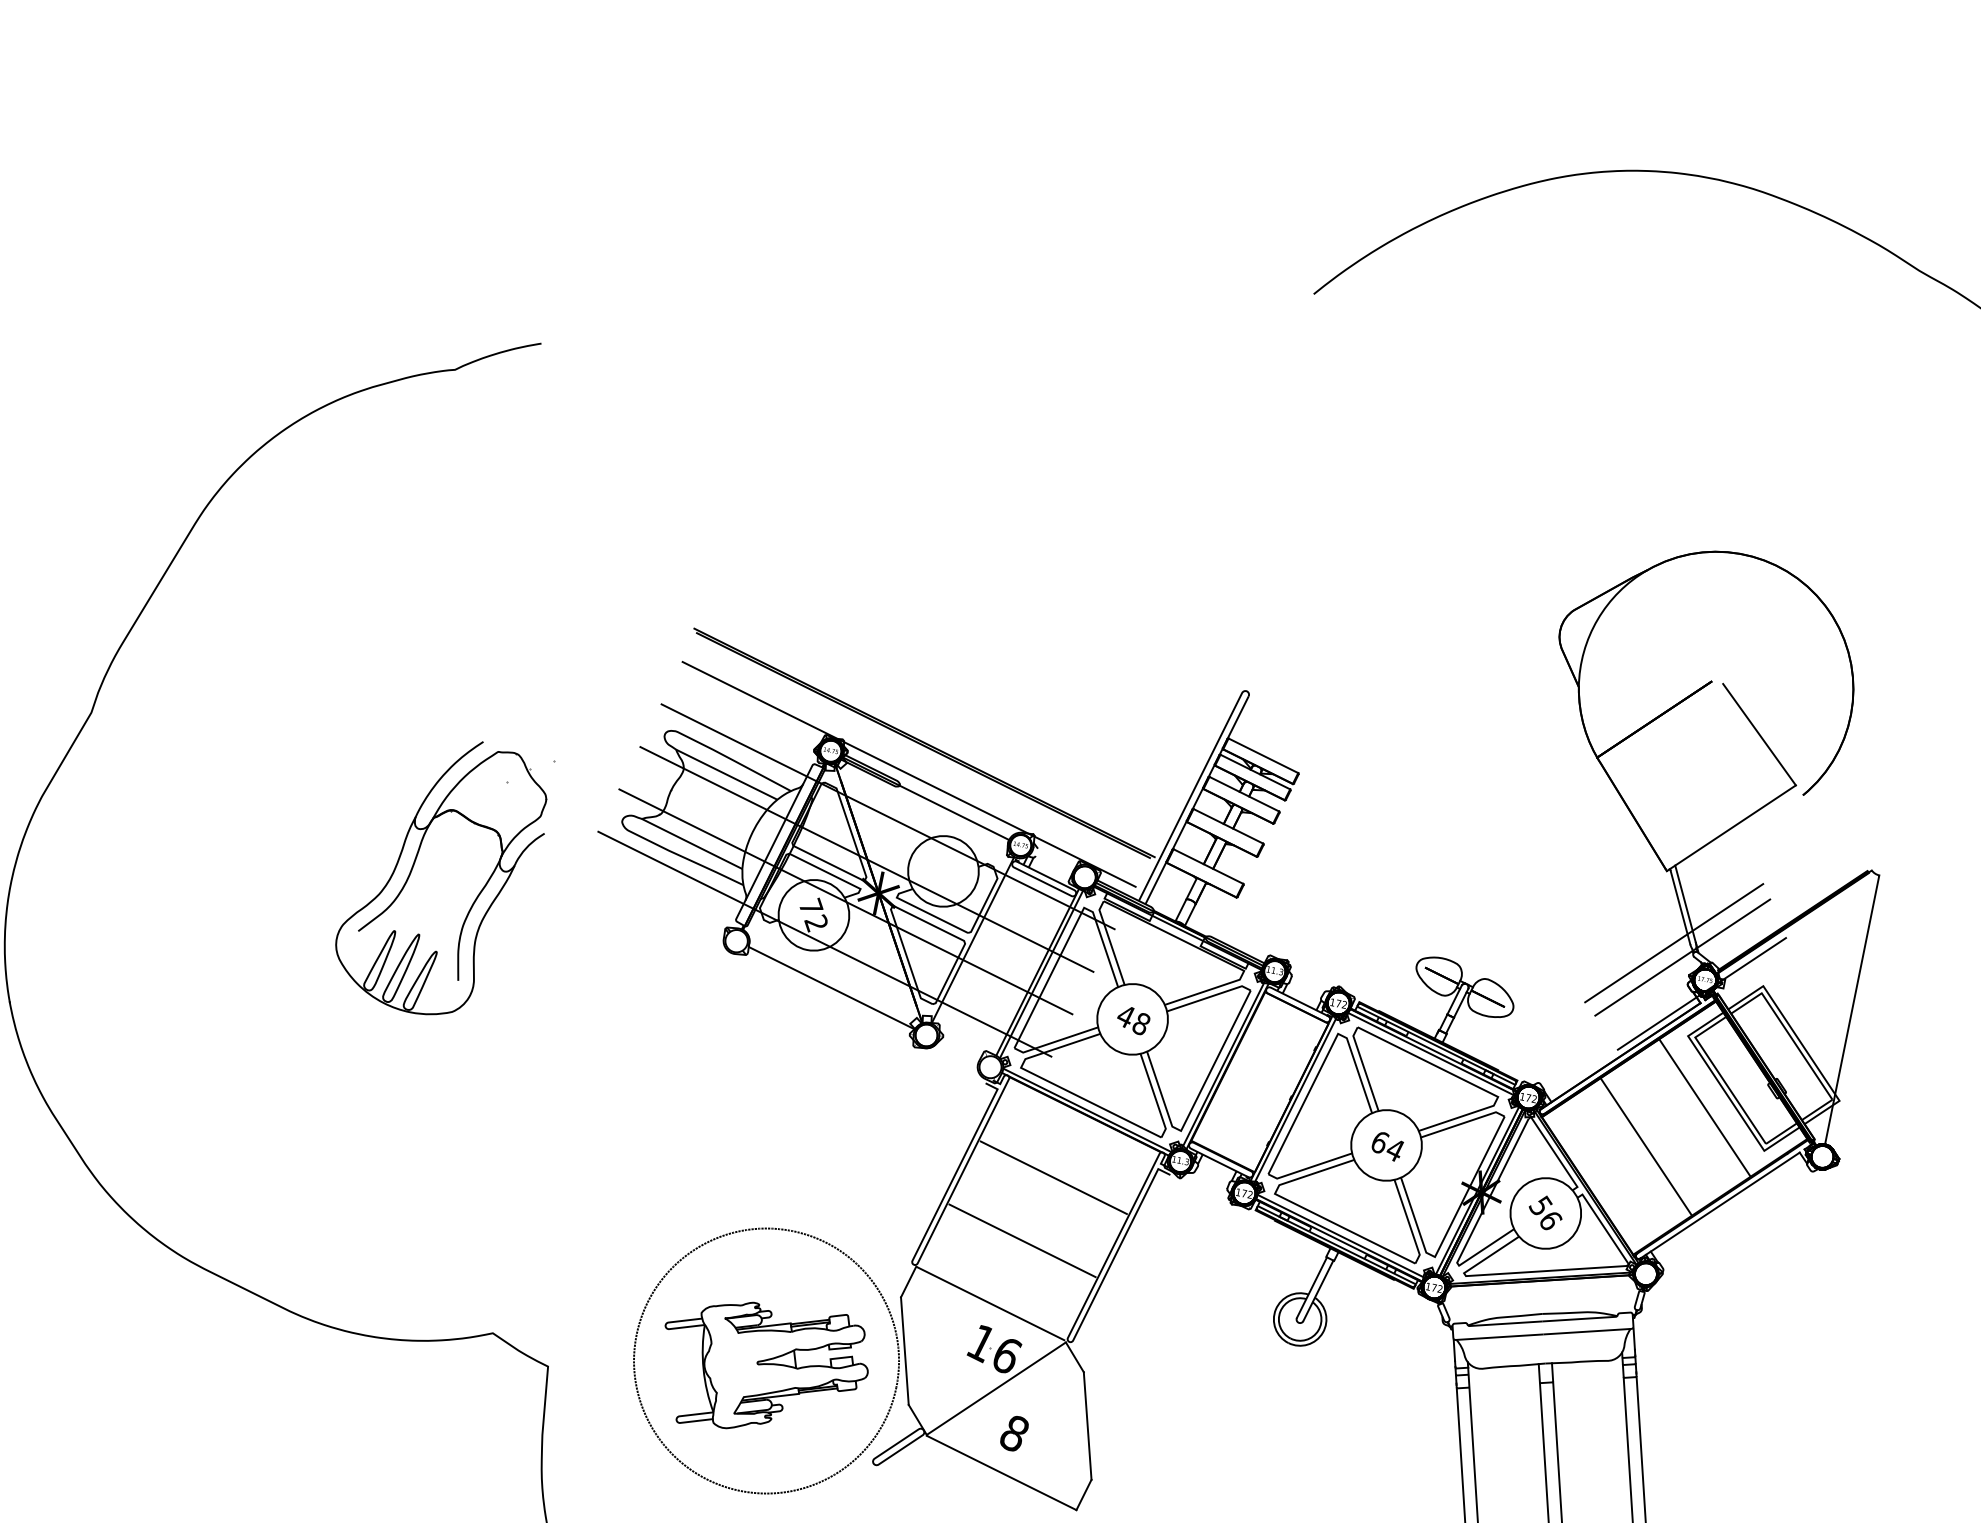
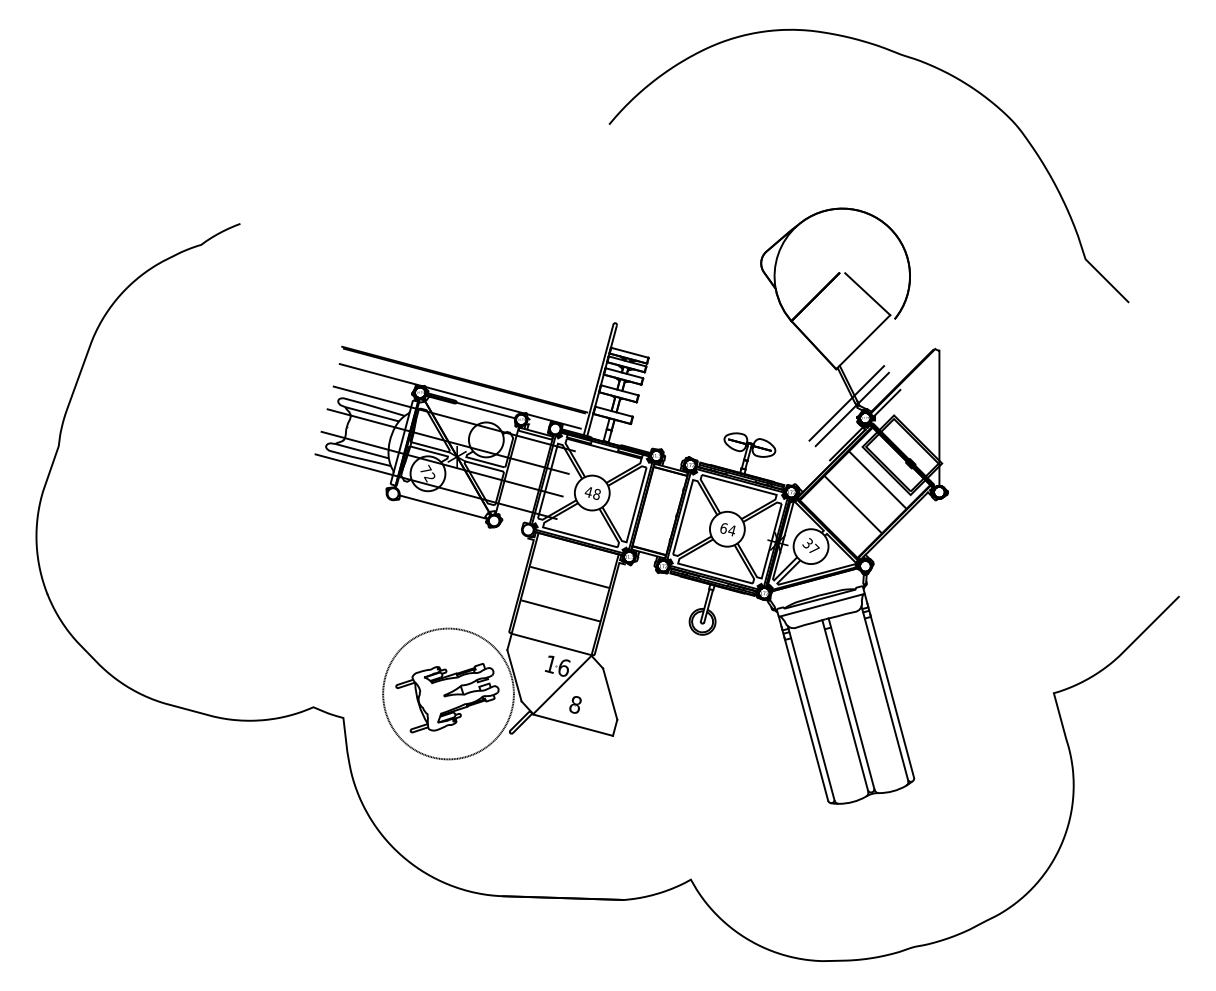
part: (442, 875) -> (244, 490), removed
text: (1548, 1213) -> (812, 546), 56 -> 37

